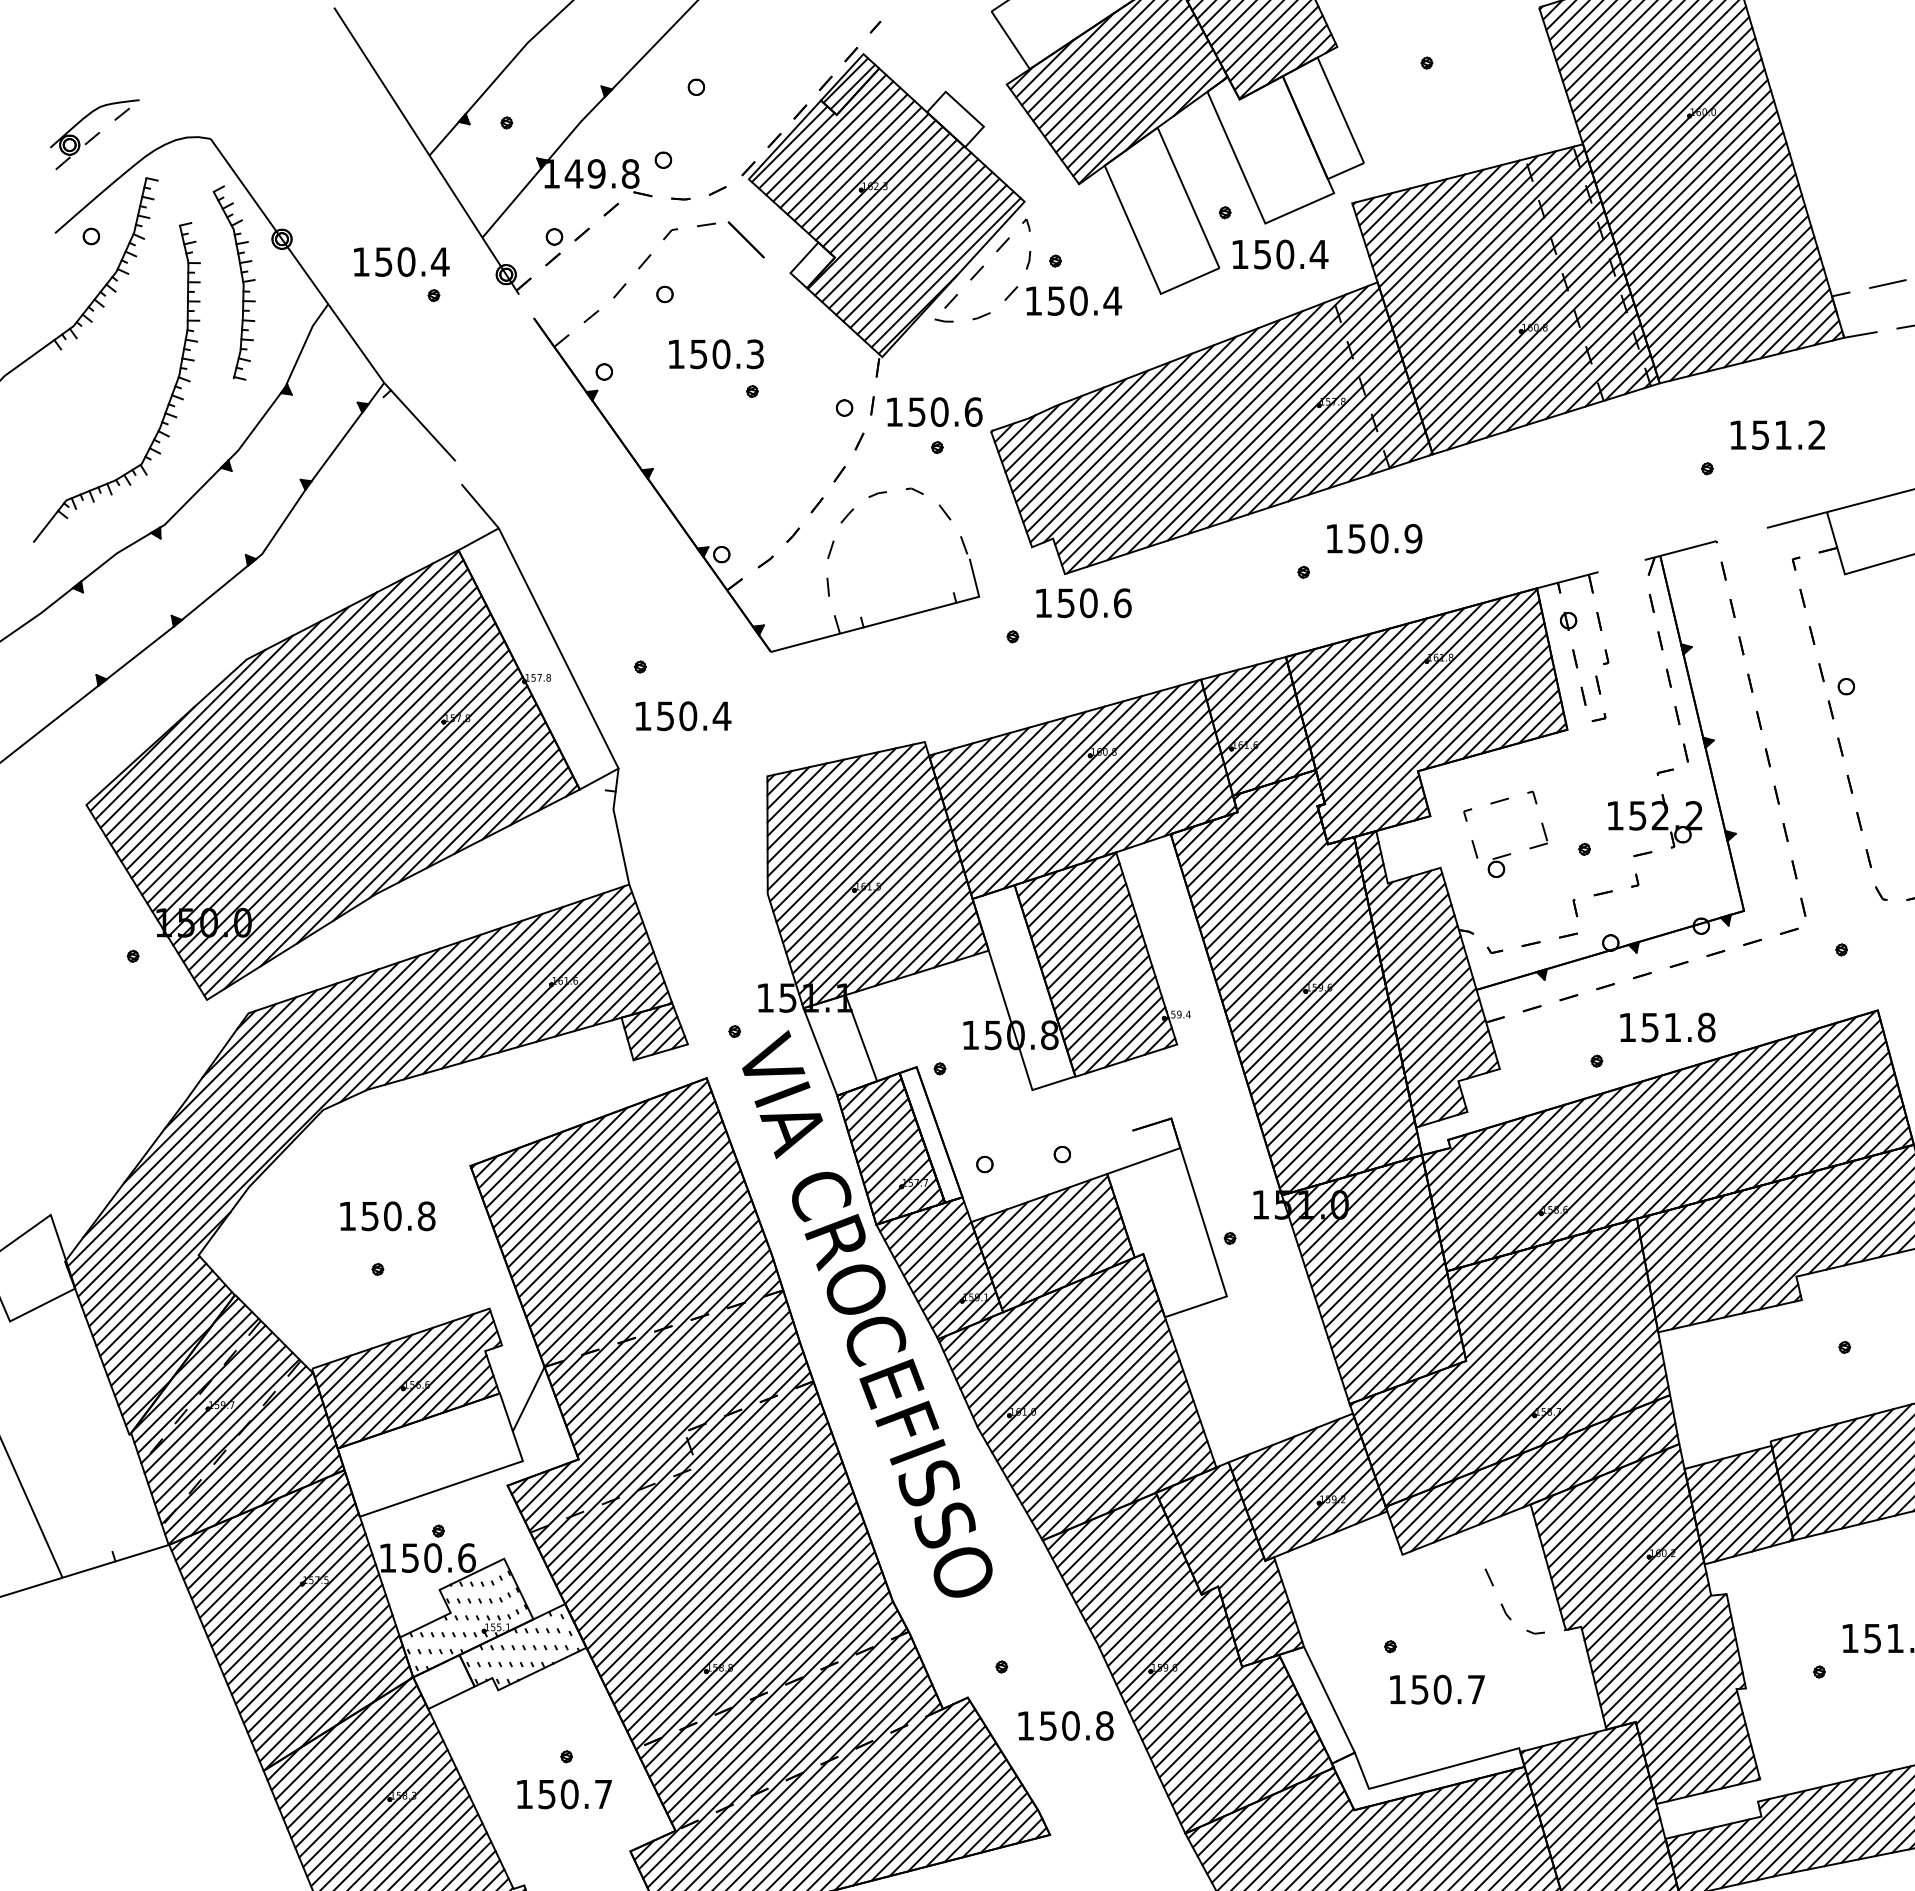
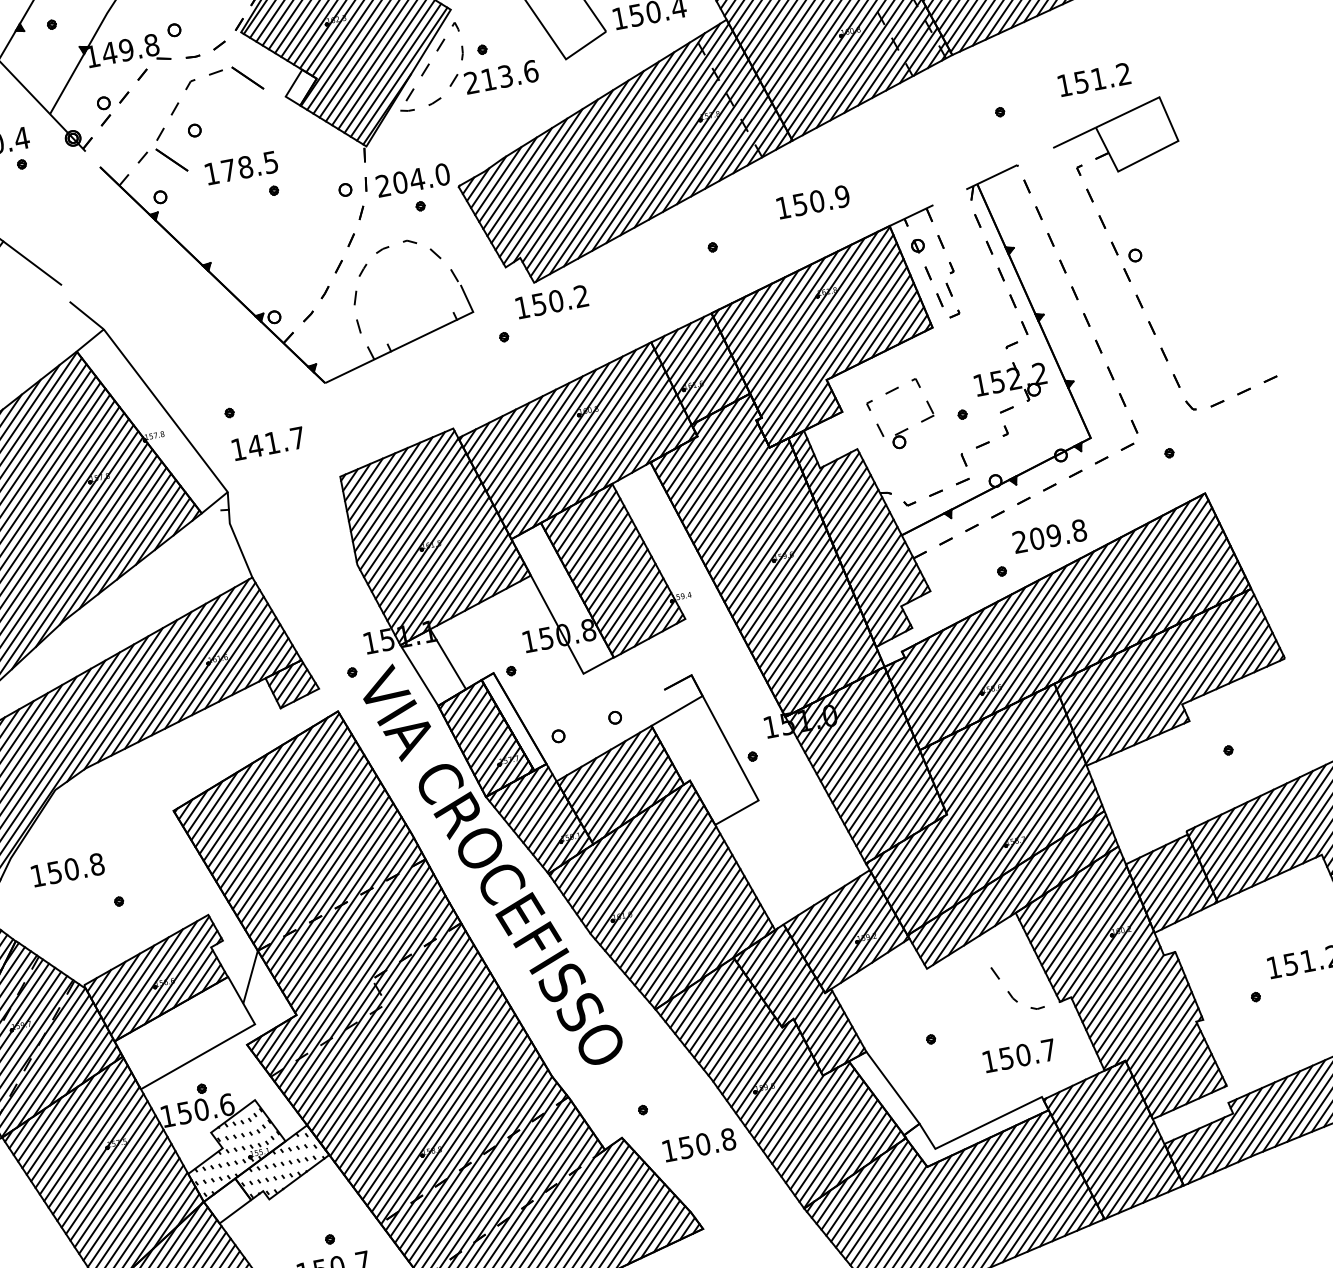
text: (1073, 300) -> (501, 76), 150.4 -> 213.6
line: (627, 326) -> (171, 159), added
text: (726, 354) -> (249, 166), 150.3 -> 178.5
text: (934, 411) -> (413, 179), 150.6 -> 204.0
text: (1777, 434) -> (1094, 79), moved
text: (1374, 538) -> (813, 201), moved
text: (1122, 603) -> (581, 296), 150.6 -> 150.2
text: (693, 716) -> (276, 442), 150.4 -> 141.7
text: (1650, 1027) -> (1037, 538), 151.8 -> 209.8
text: (387, 1216) -> (67, 870), moved
text: (1437, 1689) -> (1019, 1055), moved

